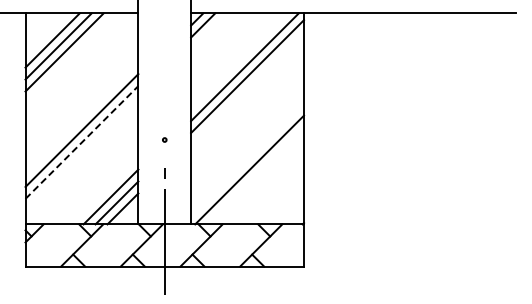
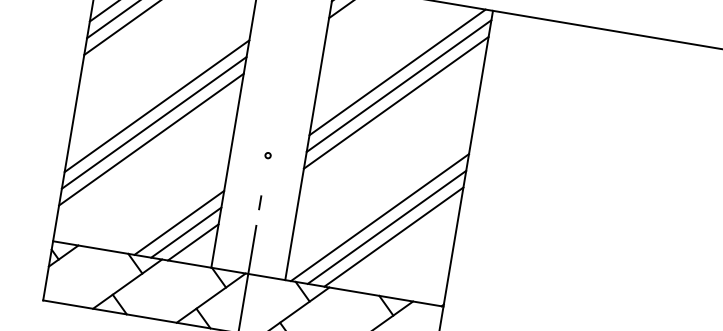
line: (247, 88) -> (396, 102), added
line: (81, 118) -> (156, 105), added
line: (81, 142) -> (150, 139), dashed -> solid
line: (255, 175) -> (386, 226), added
line: (261, 181) -> (393, 236), added

